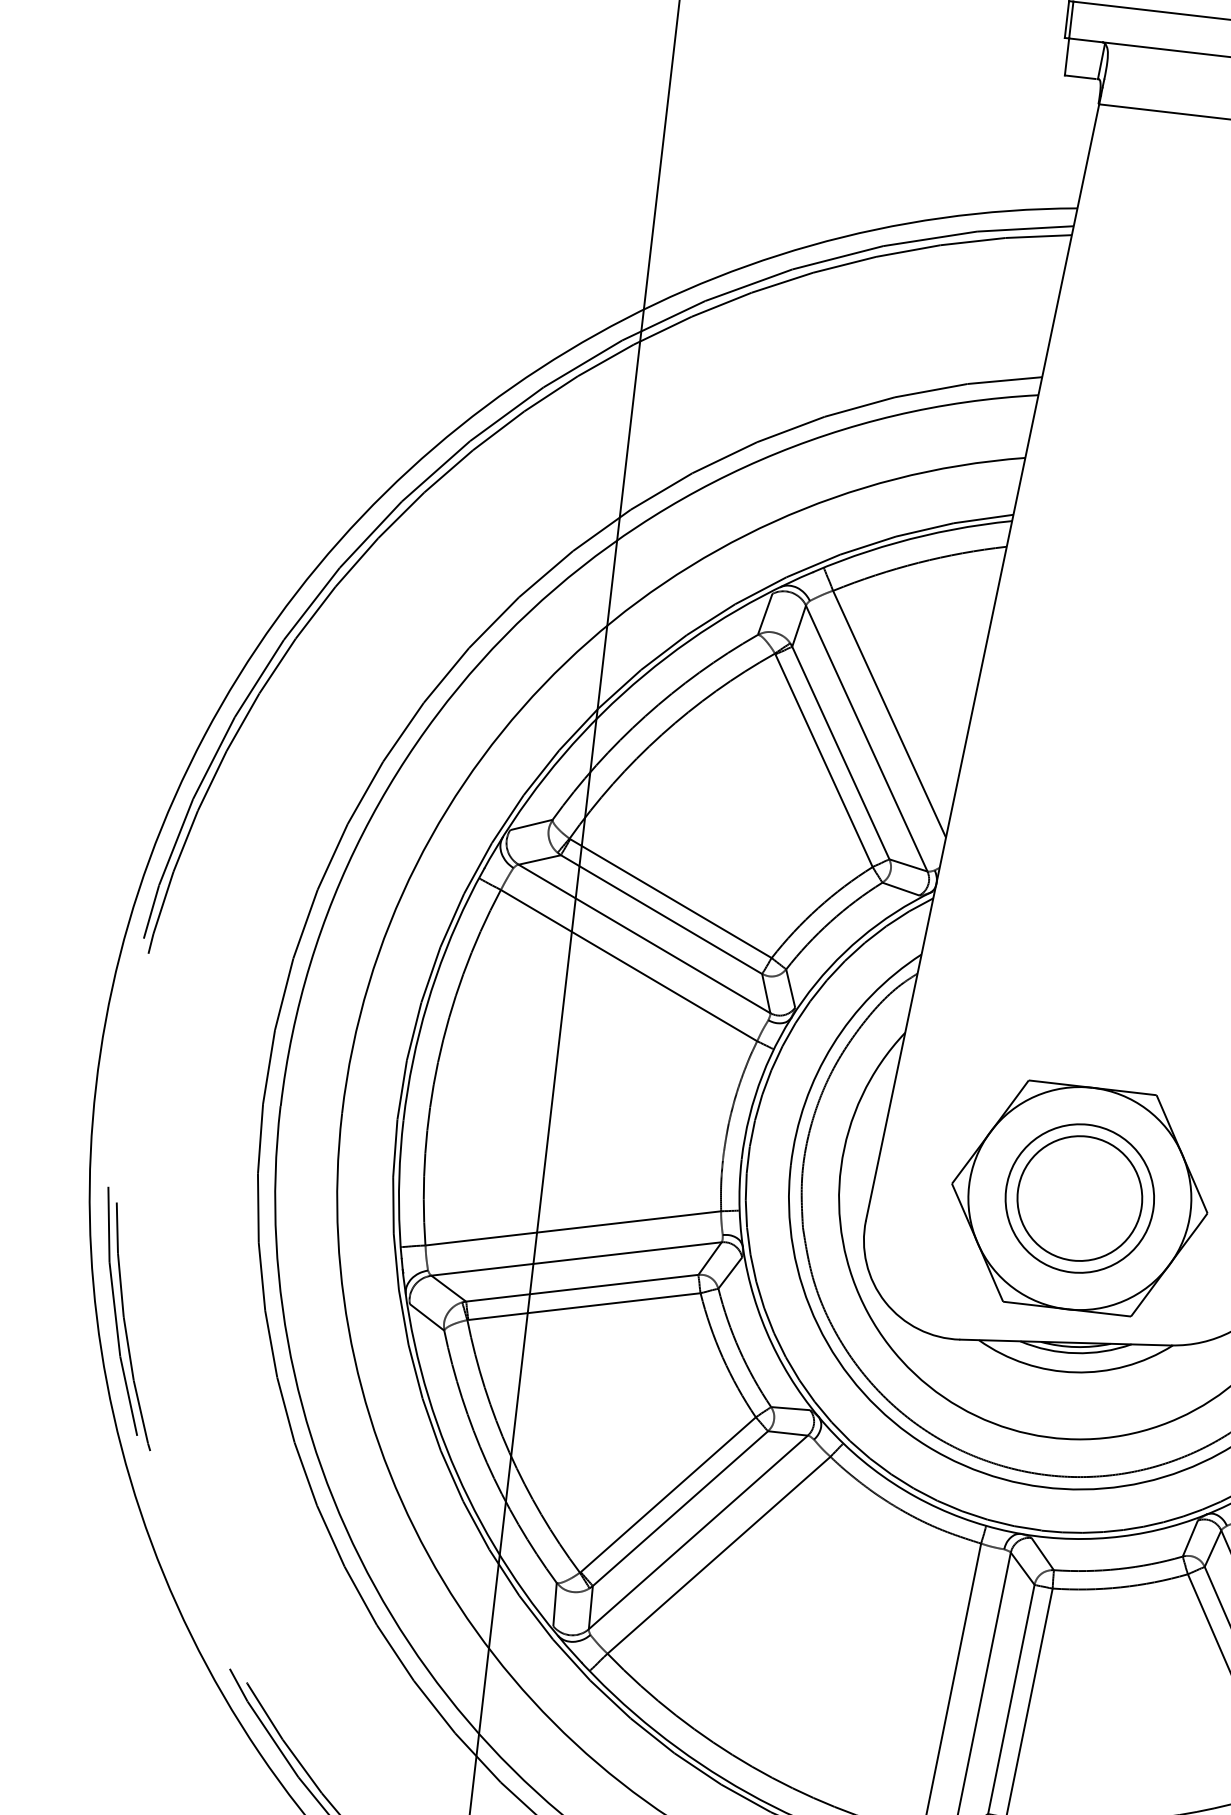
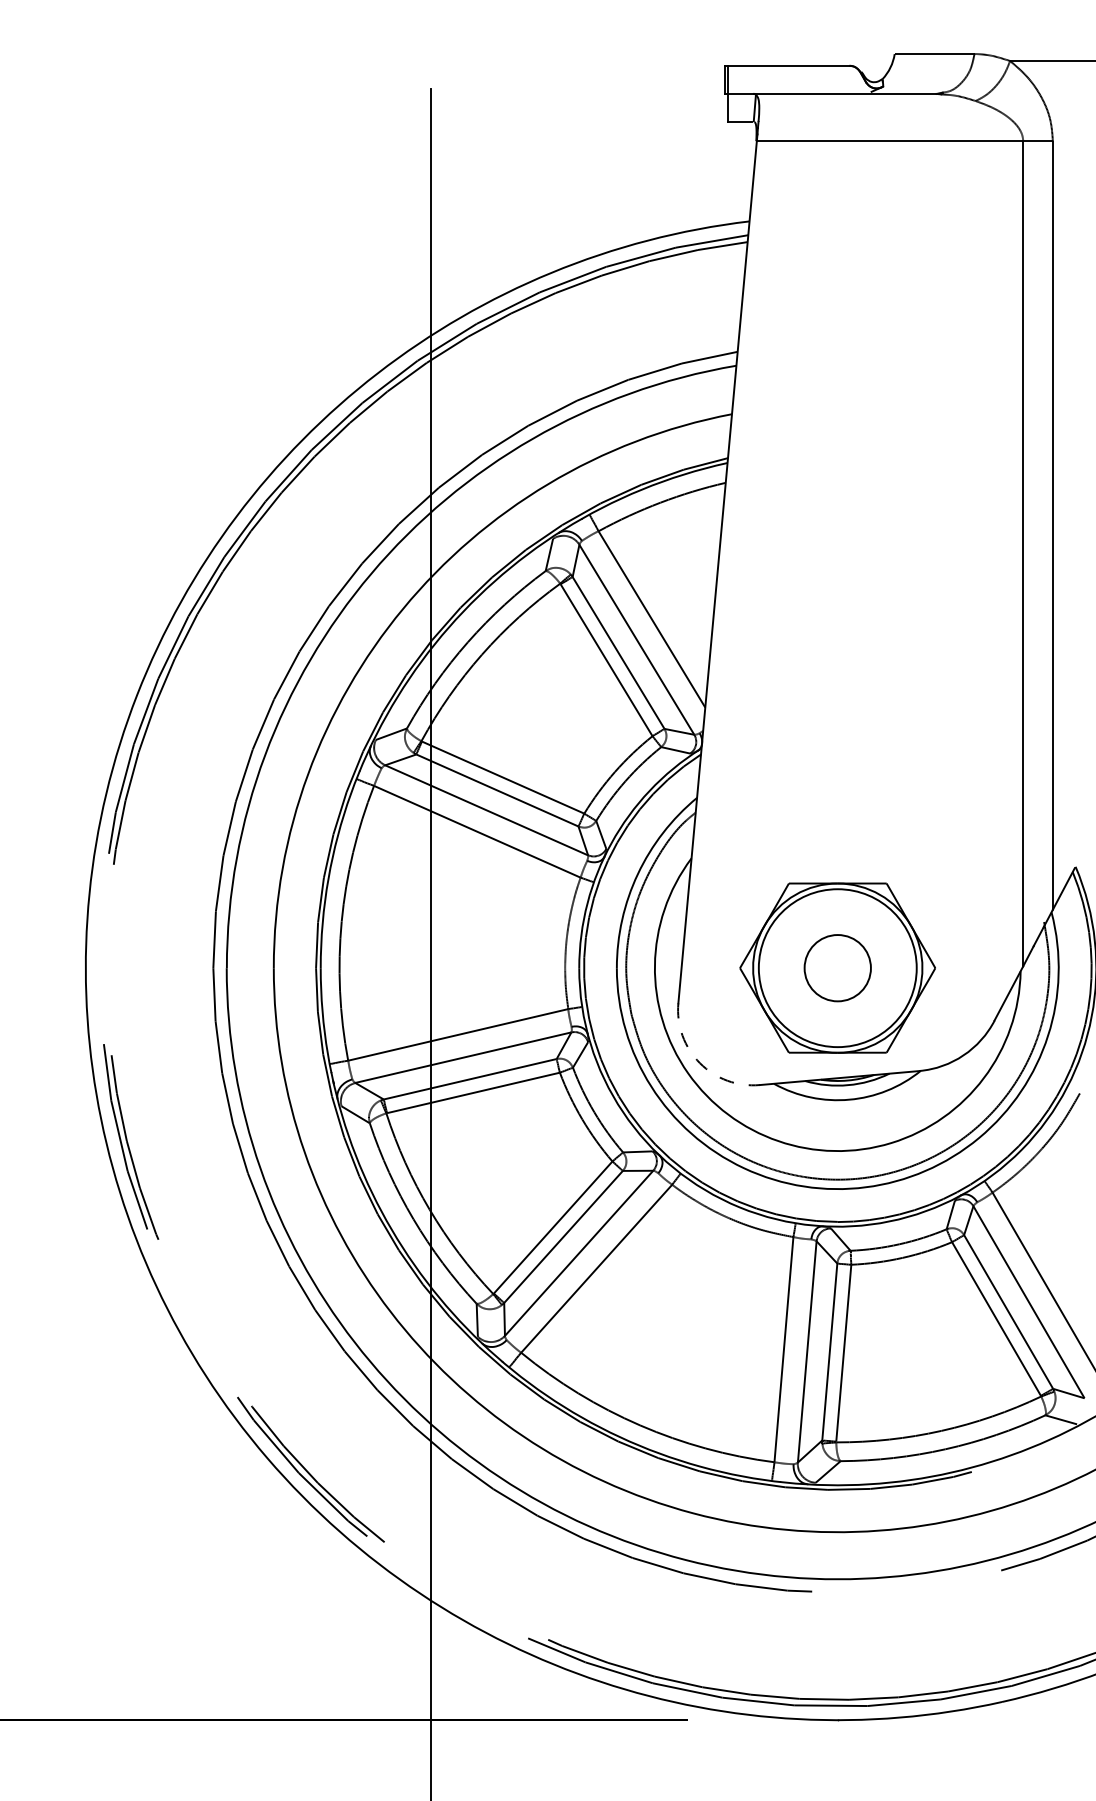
circle: (1079, 1197) -> (837, 967), size x0.7
circle: (1079, 1197) -> (837, 967), size x1.4
arc: (885, 1302) -> (700, 1063), solid -> dashed

